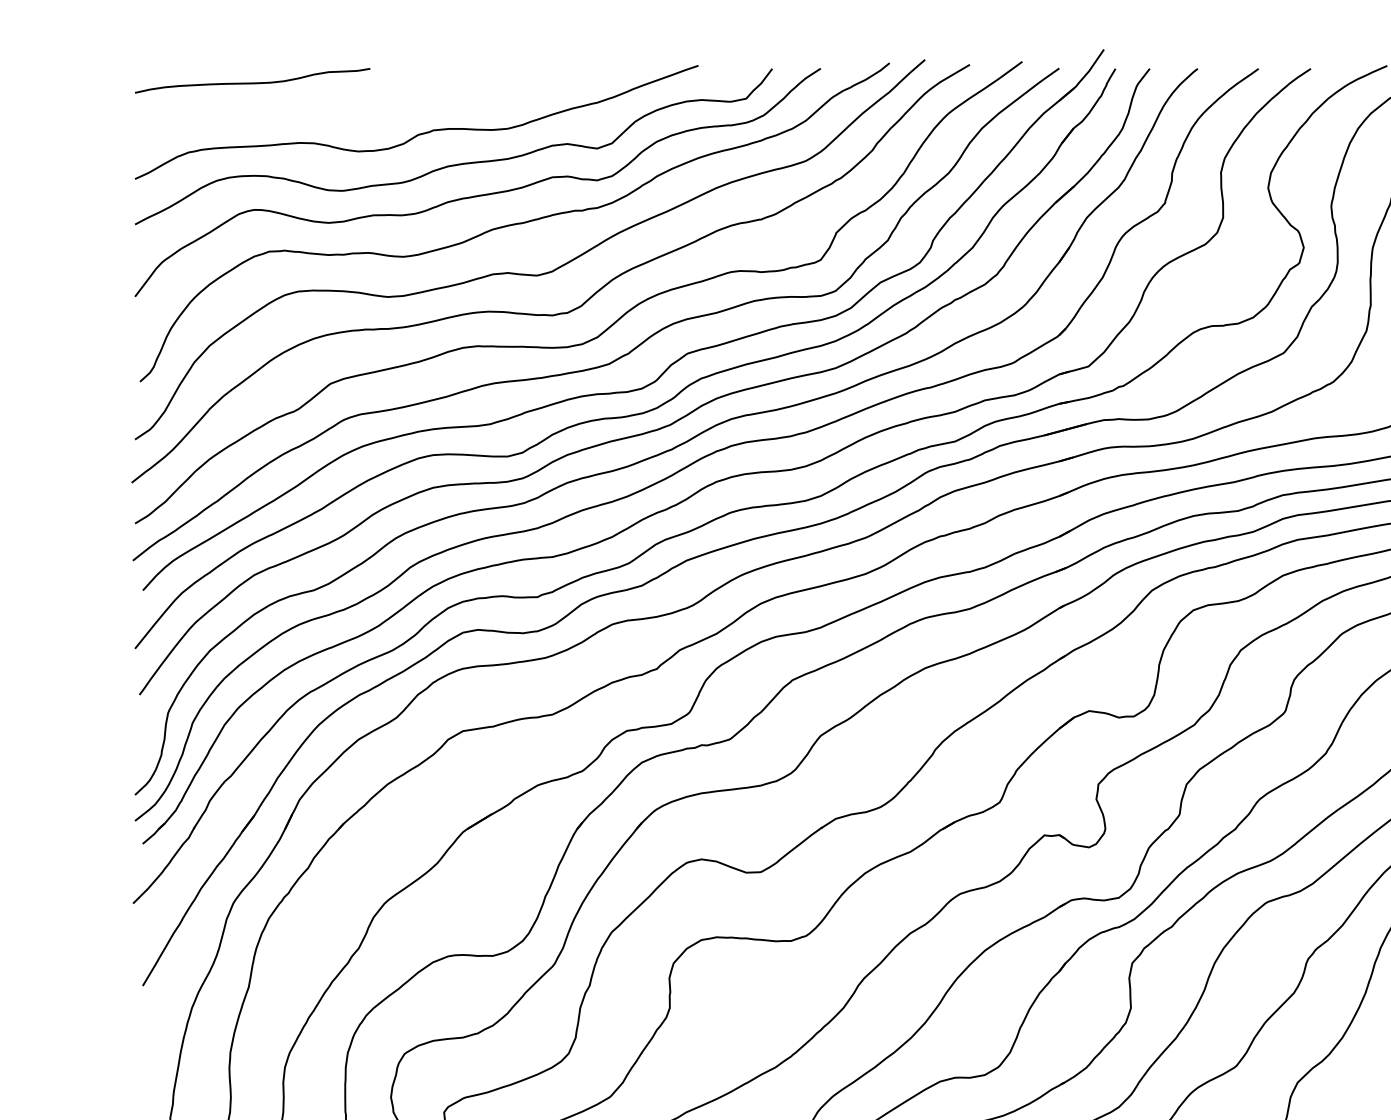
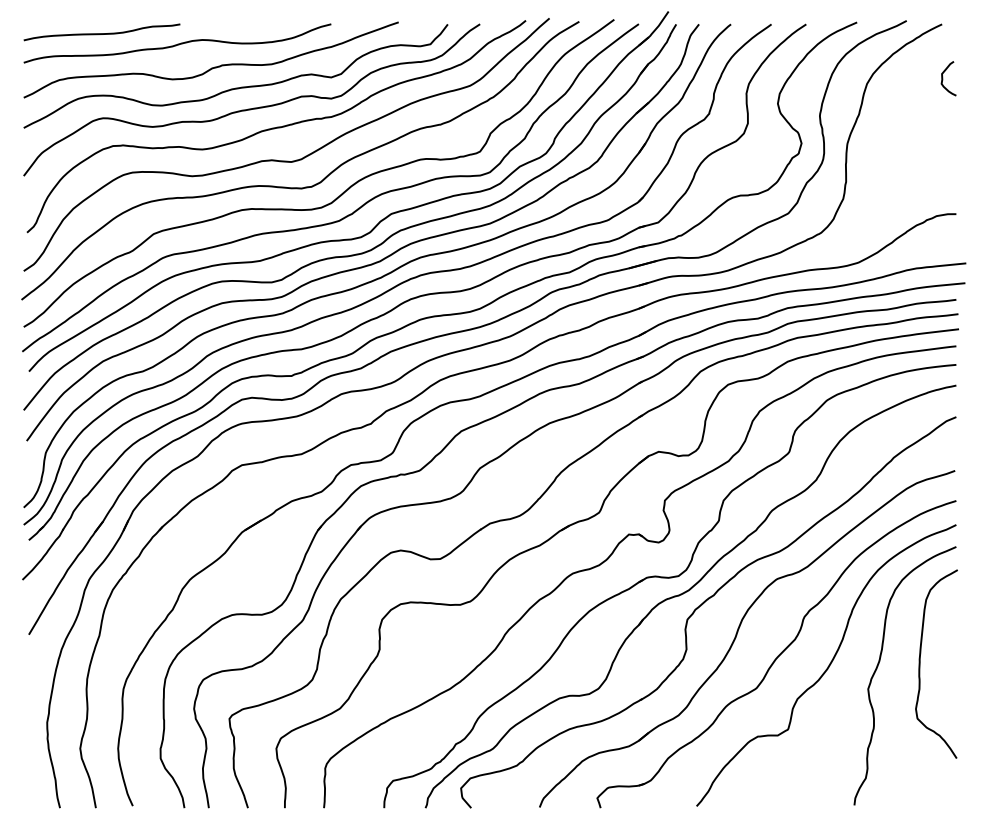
curve: (366, 97) -> (177, 43), added

